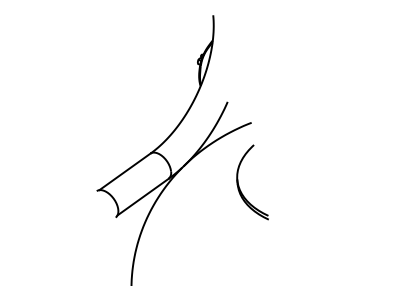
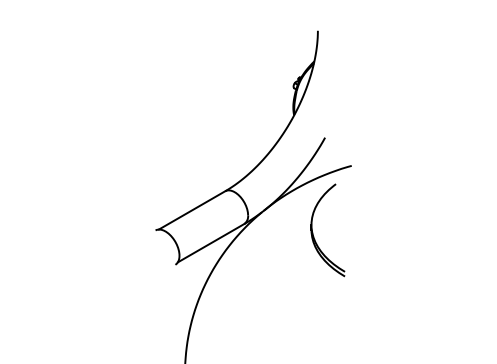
part: (239, 186) -> (313, 232), moved

